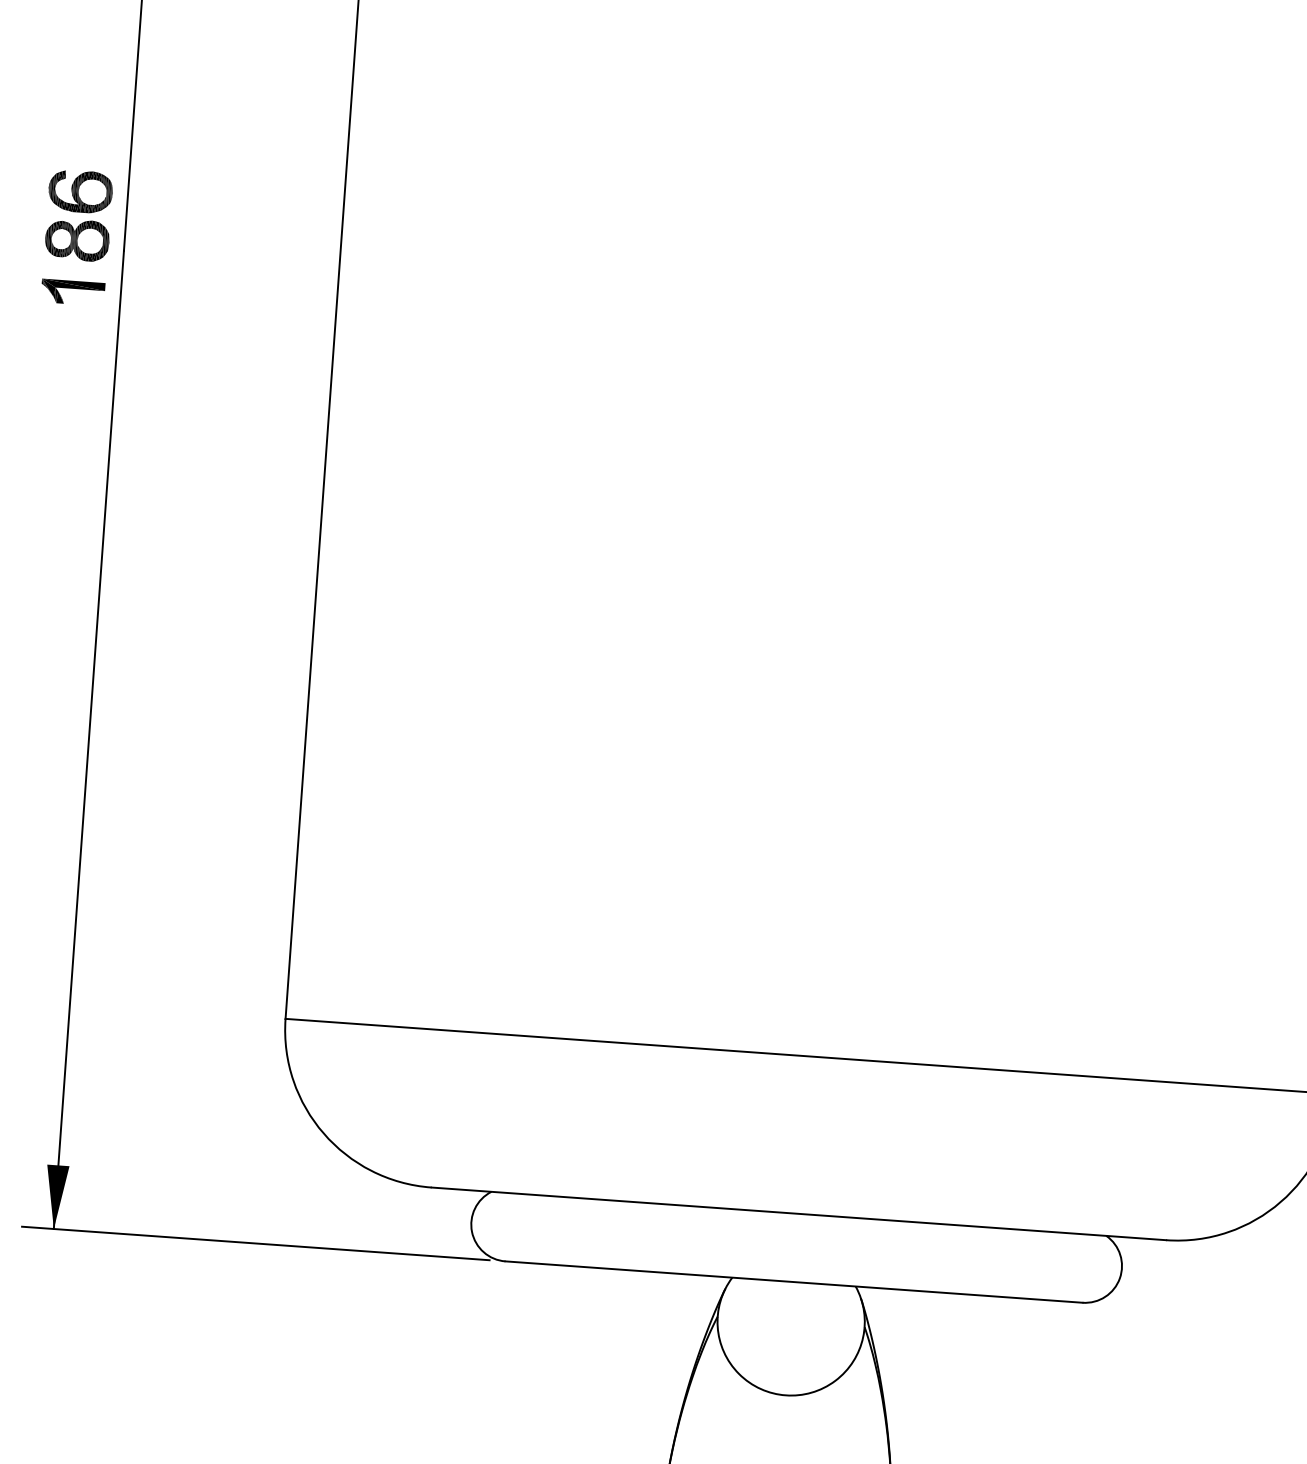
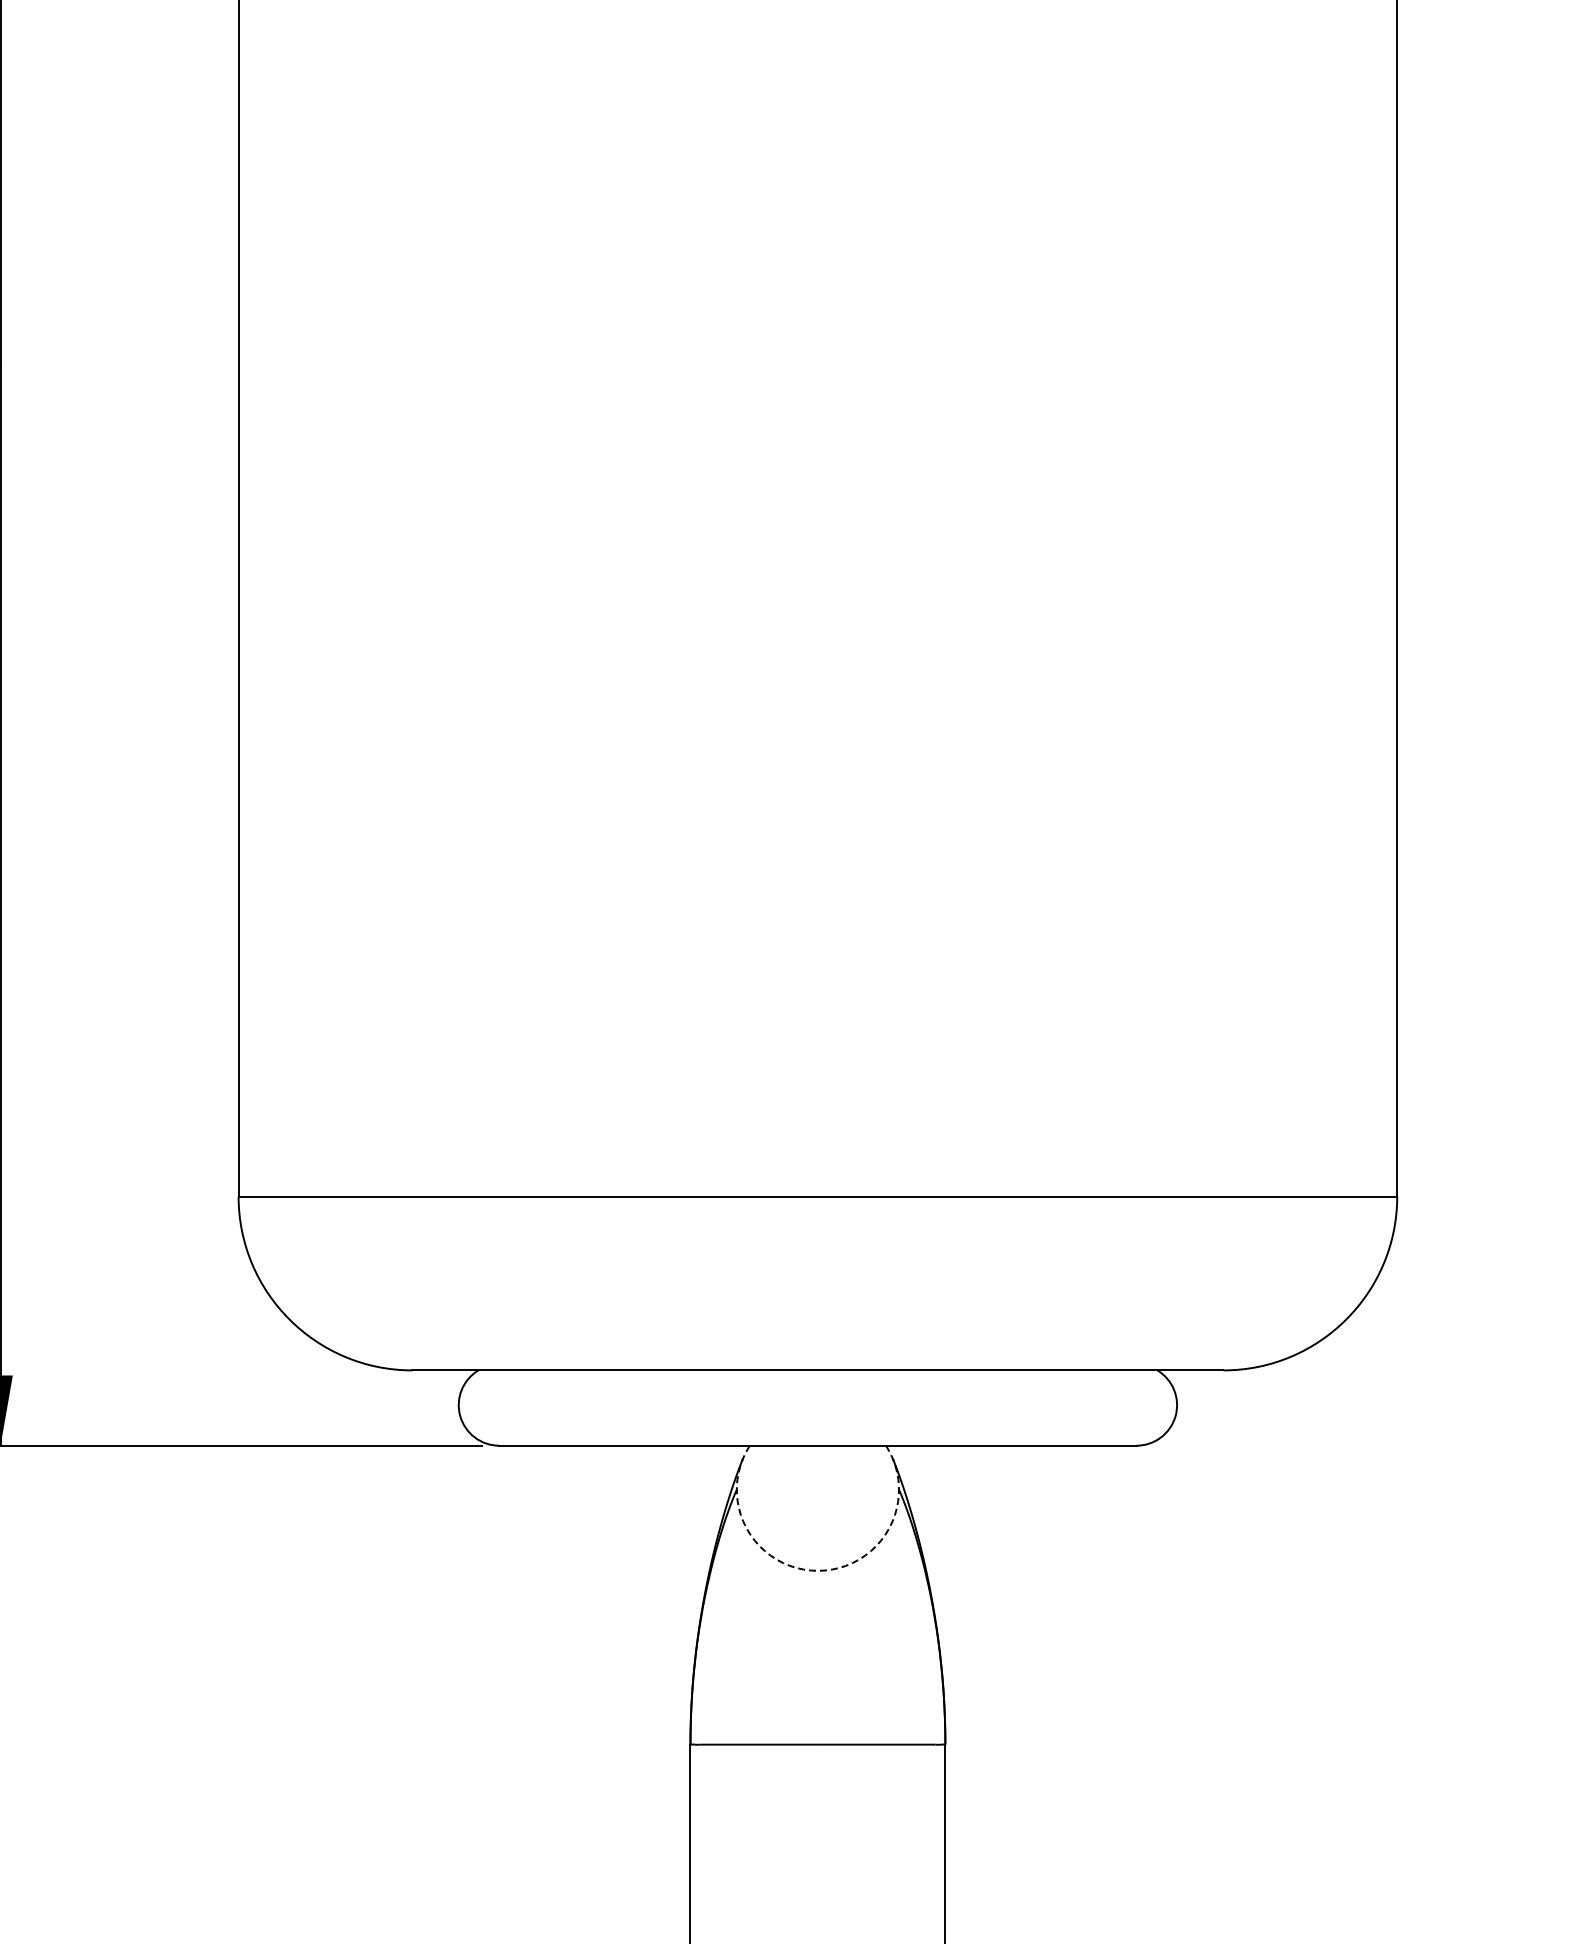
arc: (785, 1395) -> (817, 1570), solid -> dashed

